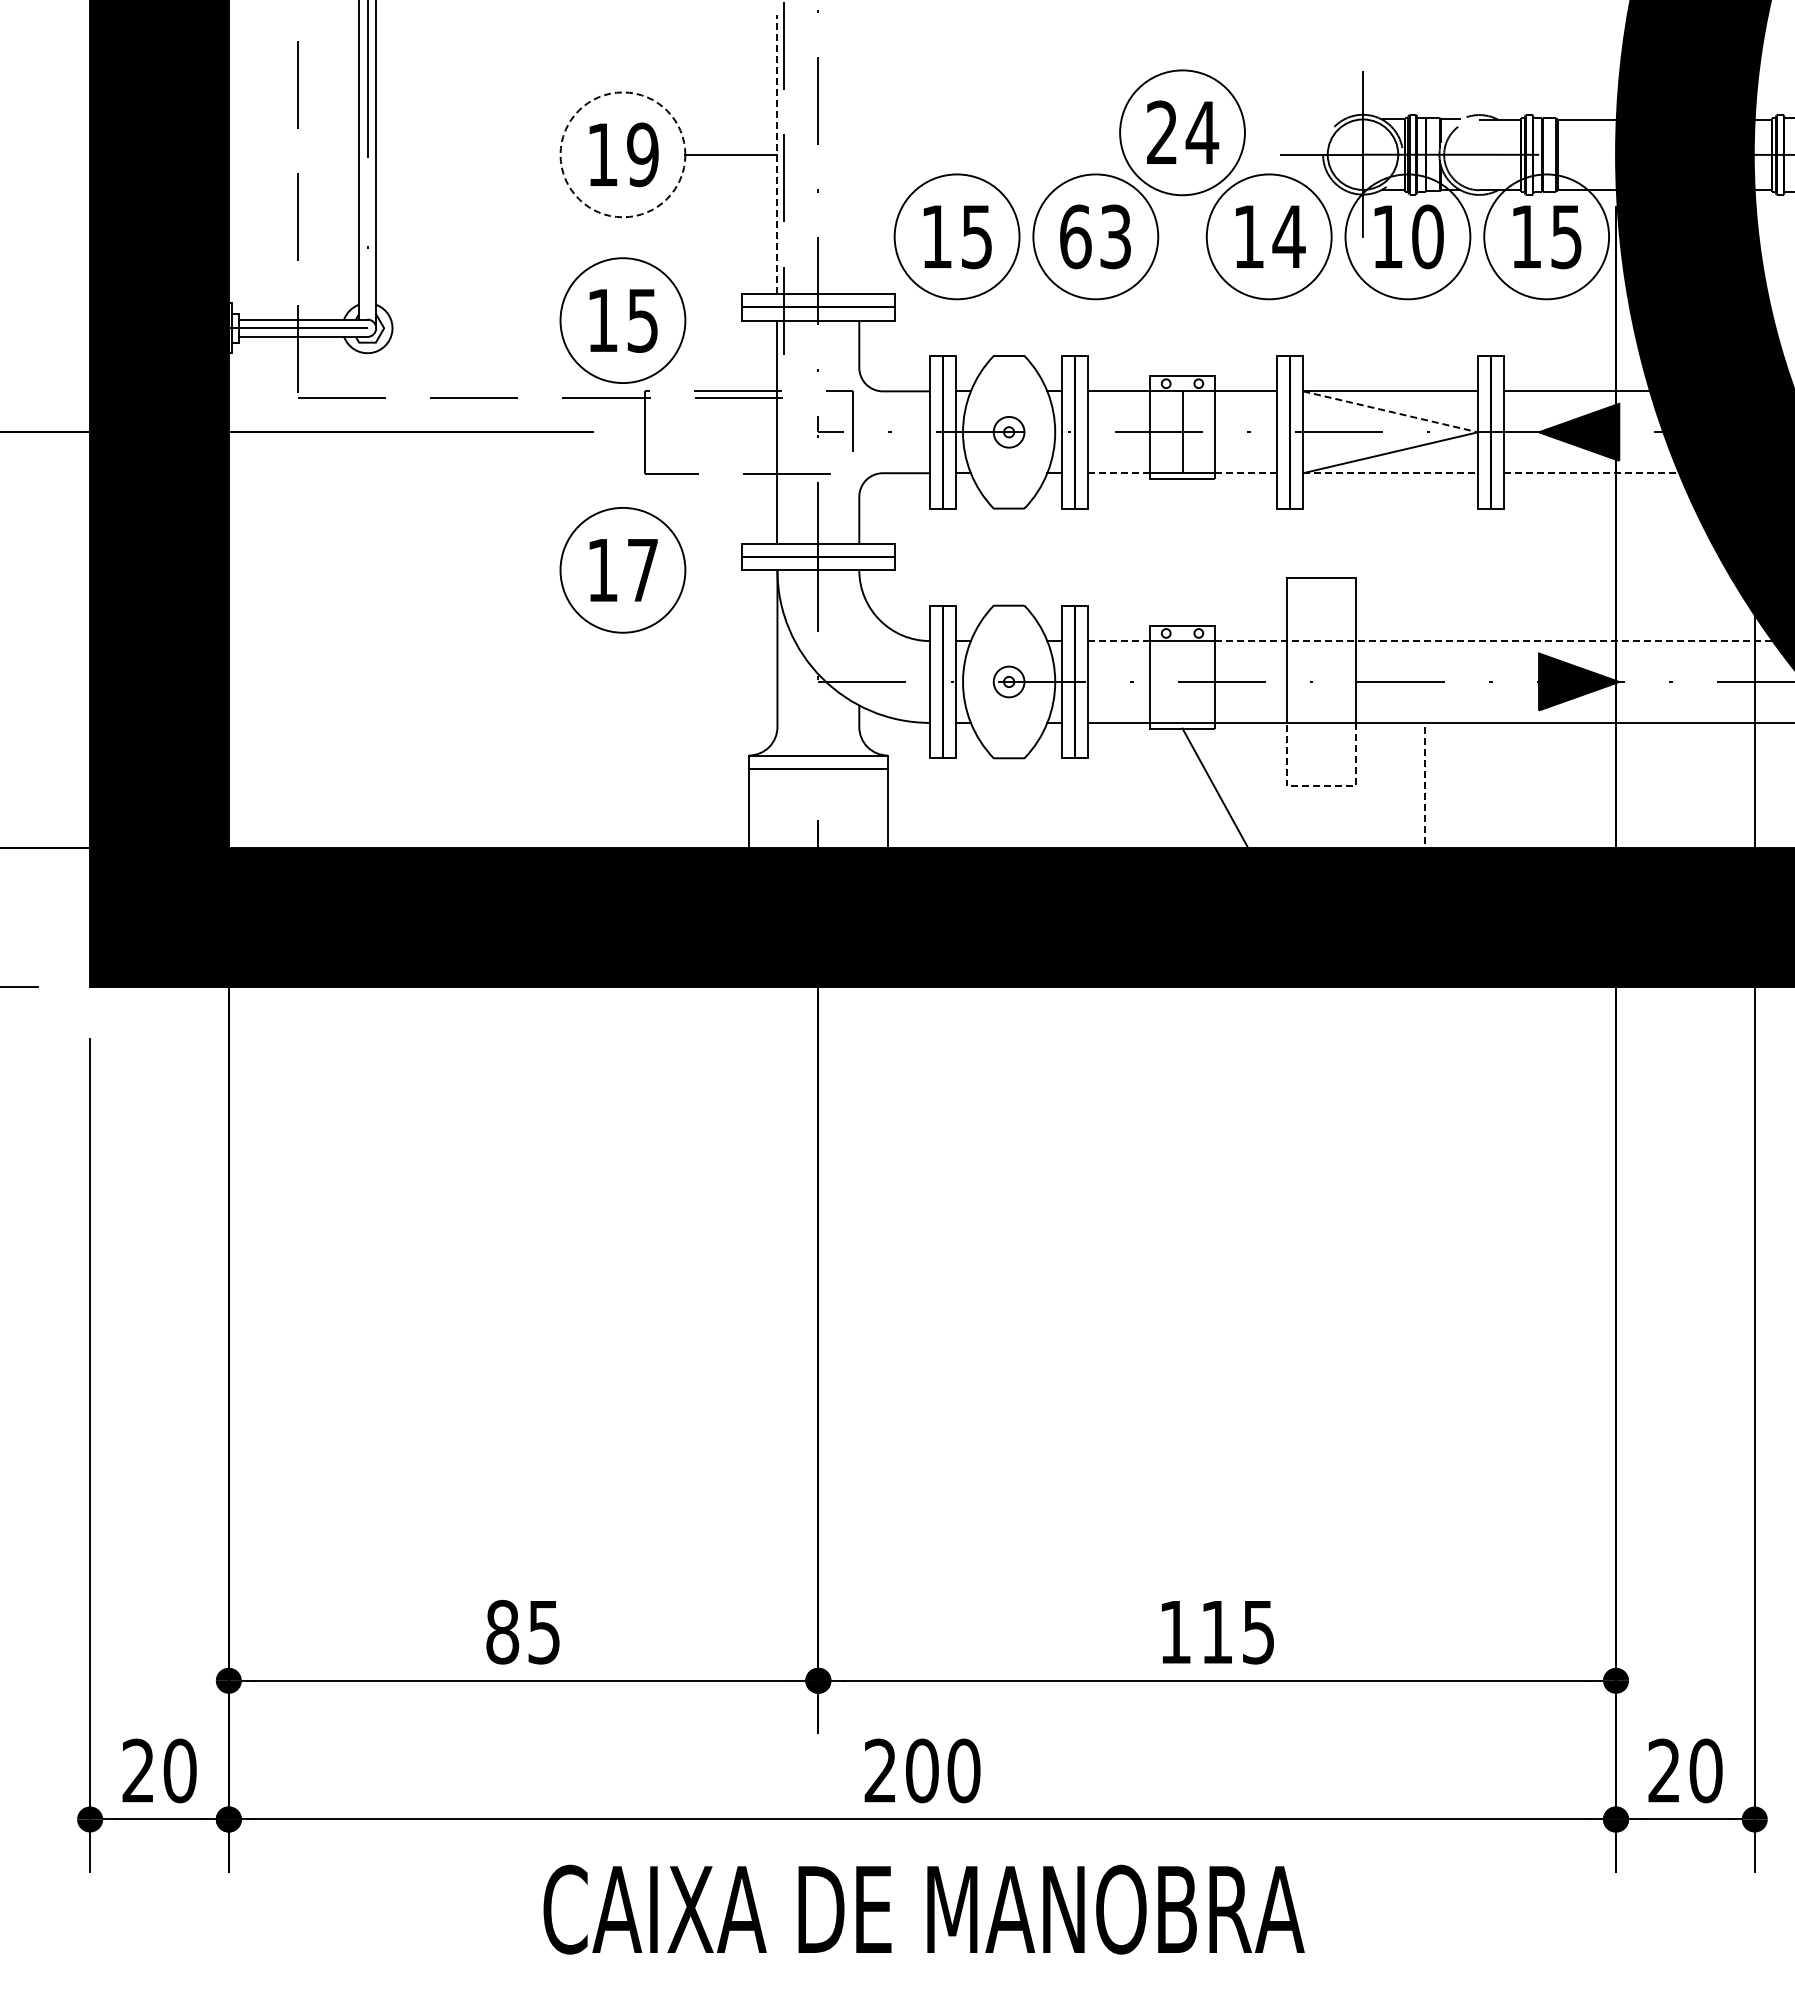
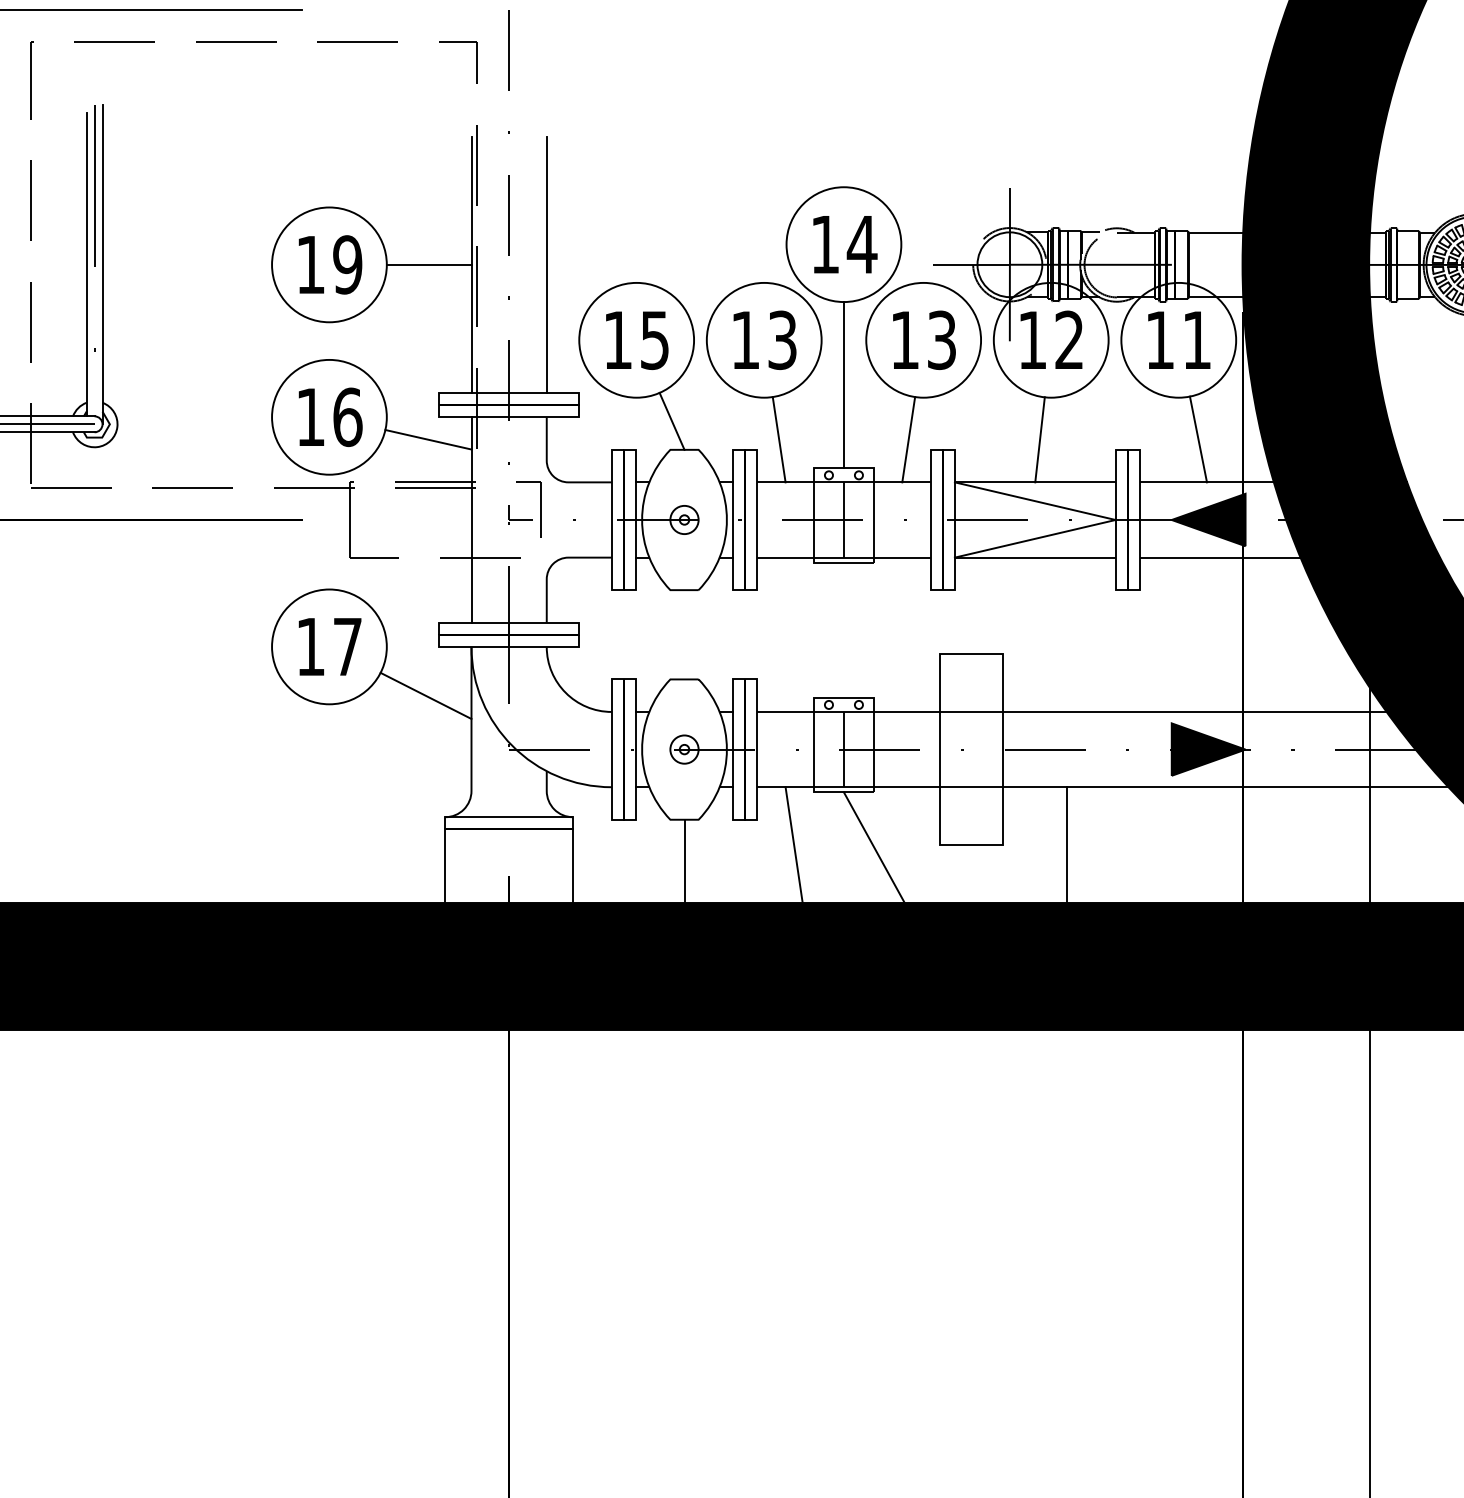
text: (1161, 131) -> (824, 243), 24 -> 14
circle: (622, 154) -> (329, 264), dashed -> solid
line: (777, 154) -> (471, 264), dashed -> solid
line: (859, 154) -> (546, 264), added
text: (1075, 236) -> (745, 339), 63 -> 13
text: (1288, 236) -> (941, 339), 14 -> 13
text: (1427, 236) -> (1069, 339), 10 -> 12
text: (1566, 237) -> (1197, 340), 15 -> 11
line: (1182, 285) -> (843, 385), added
text: (643, 320) -> (348, 417), 15 -> 16
line: (995, 325) -> (671, 421), added
line: (730, 344) -> (428, 439), added
line: (1112, 344) -> (779, 439), added
line: (1252, 344) -> (908, 439), added
line: (1395, 344) -> (1039, 439), added
line: (1567, 344) -> (1197, 439), added
line: (1390, 411) -> (1035, 500), dashed -> solid
line: (1119, 473) -> (786, 557), dashed -> solid
line: (1245, 473) -> (901, 557), dashed -> solid
line: (1391, 473) -> (1036, 557), dashed -> solid
line: (1592, 473) -> (1220, 557), dashed -> solid
line: (727, 623) -> (425, 695), added
line: (1119, 641) -> (786, 712), dashed -> solid
line: (1493, 641) -> (1129, 712), dashed -> solid
line: (1182, 681) -> (843, 749), added
line: (1321, 786) -> (971, 845), dashed -> solid
line: (1425, 788) -> (1067, 847), dashed -> solid
line: (1128, 789) -> (794, 848), added
line: (1009, 806) -> (684, 864), added

